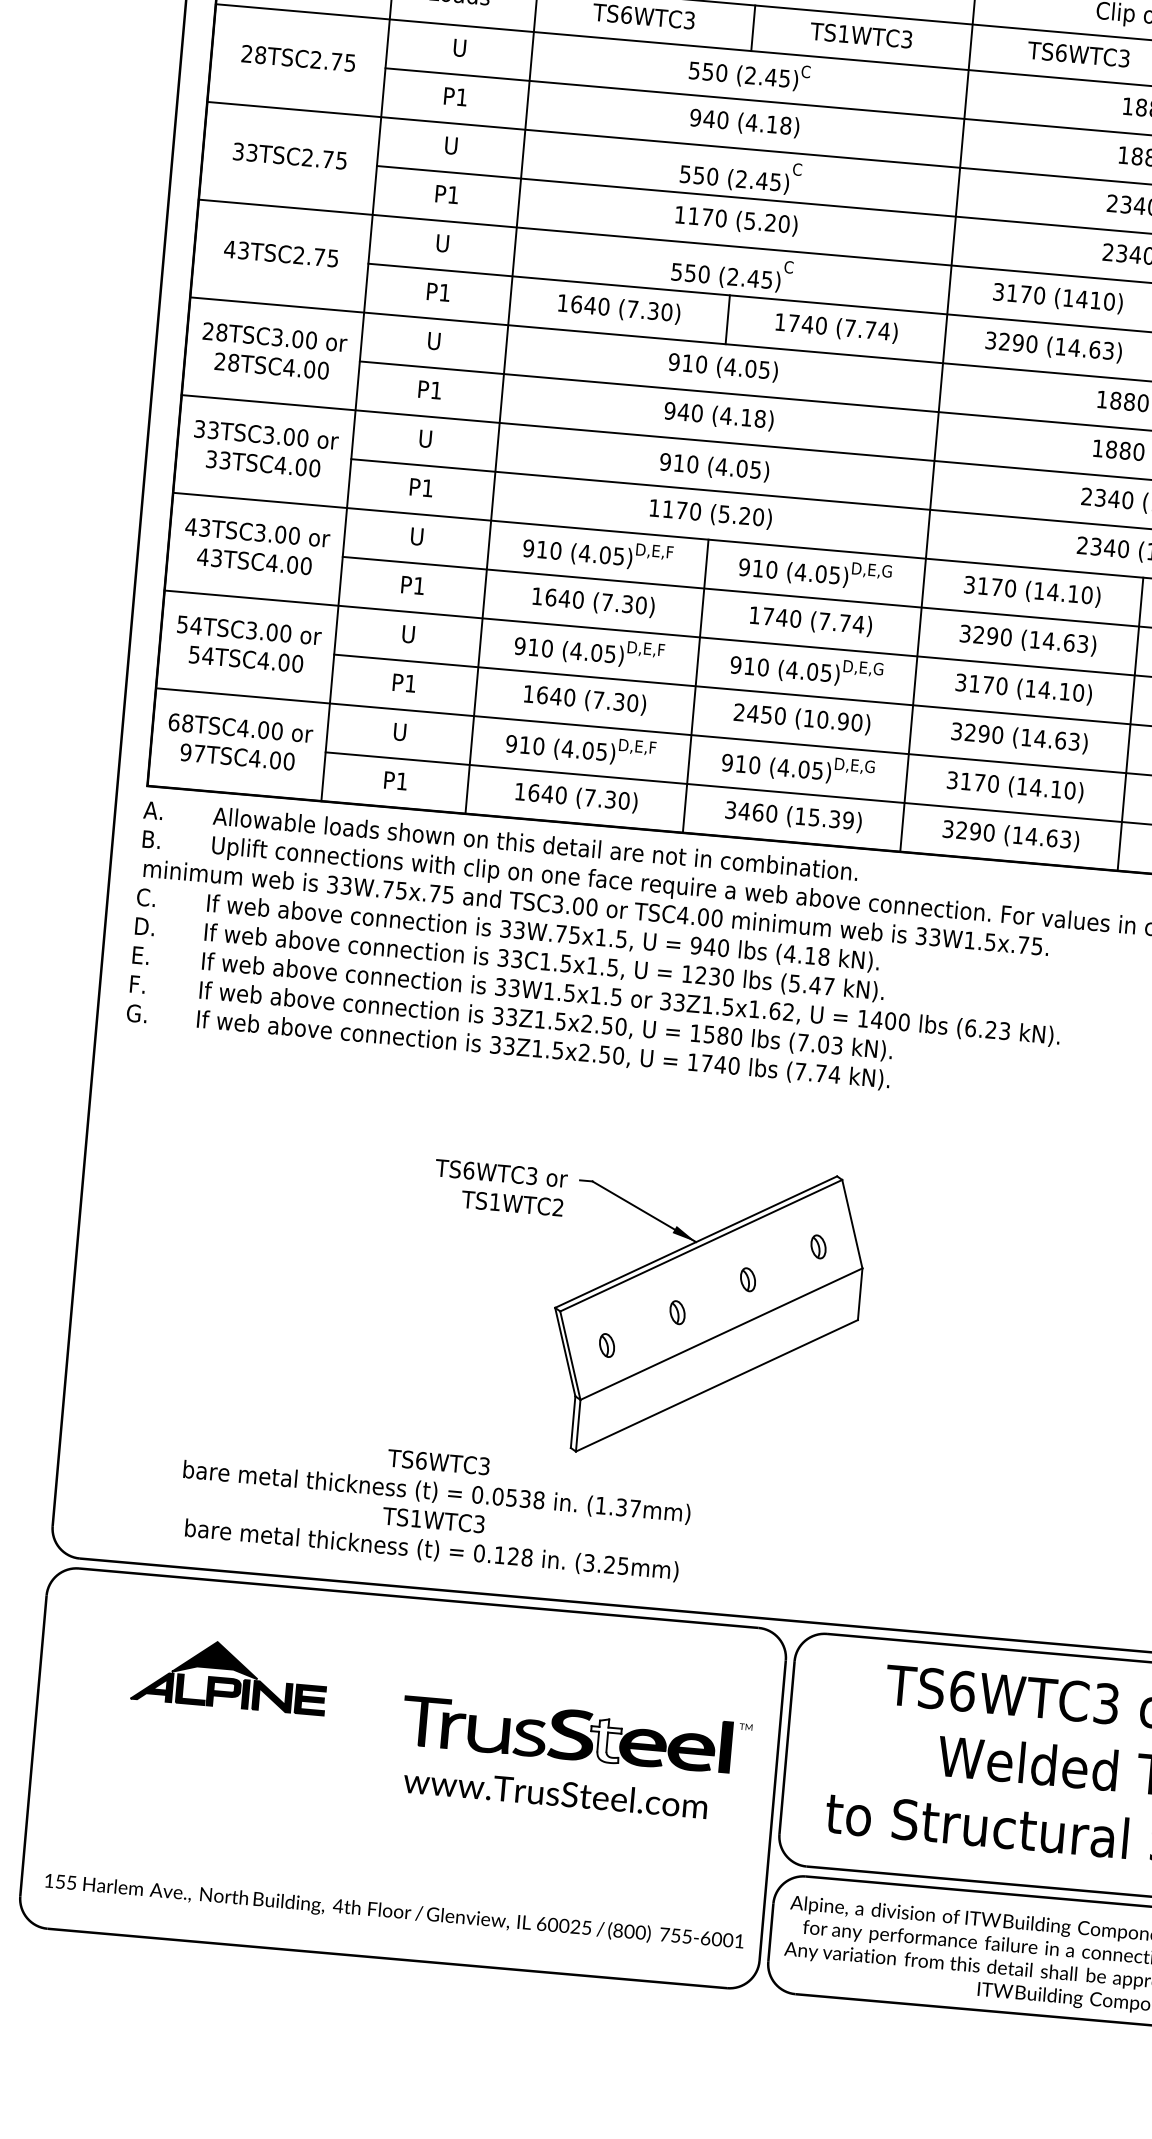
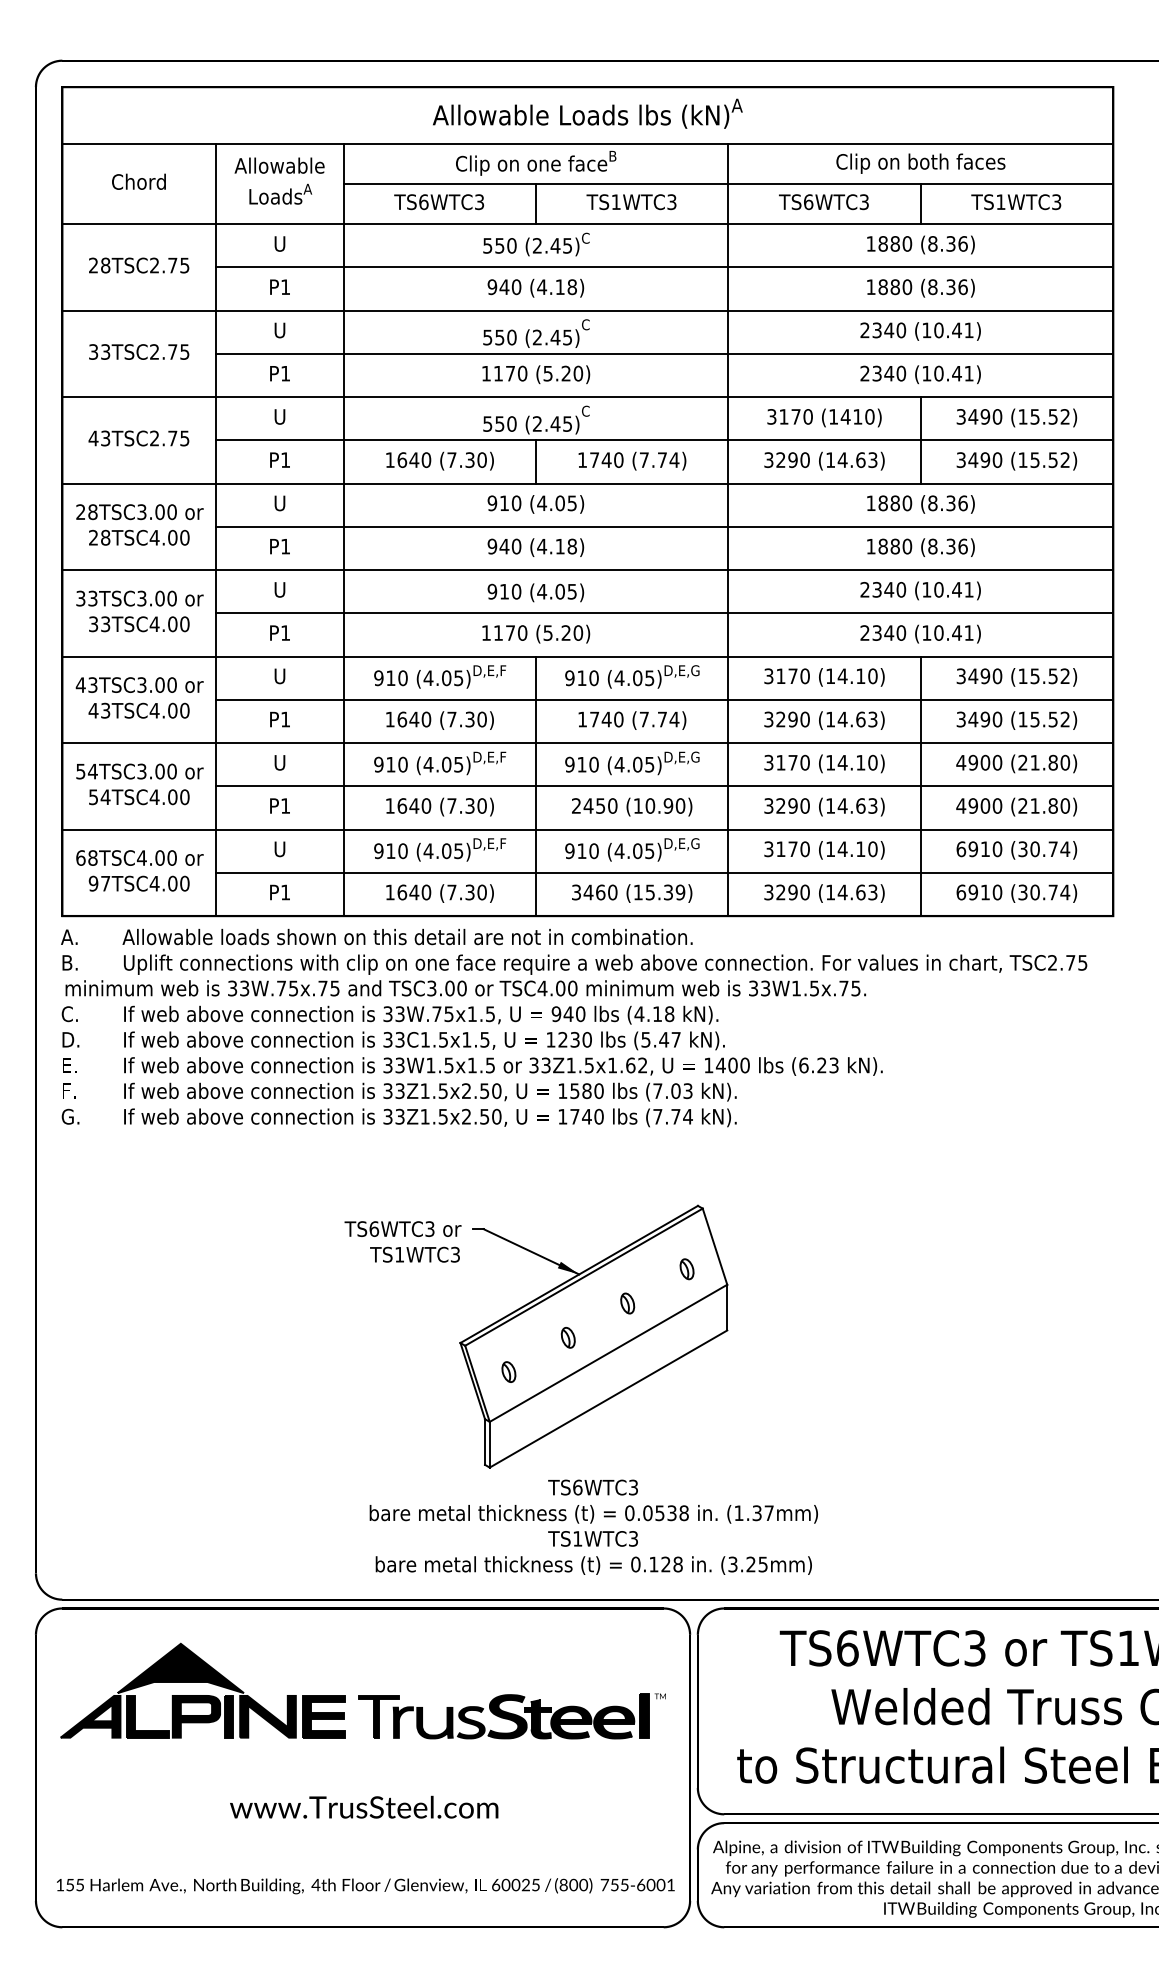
text: (558, 1207) -> (455, 1254), TS1WTC2 -> TS1WTC3
text: (435, 1506) -> (593, 1526), moved
part: (229, 1675) -> (202, 1690), size x1.67
fill: (605, 1740) -> (537, 1719), added
text: (556, 1792) -> (364, 1806), moved

